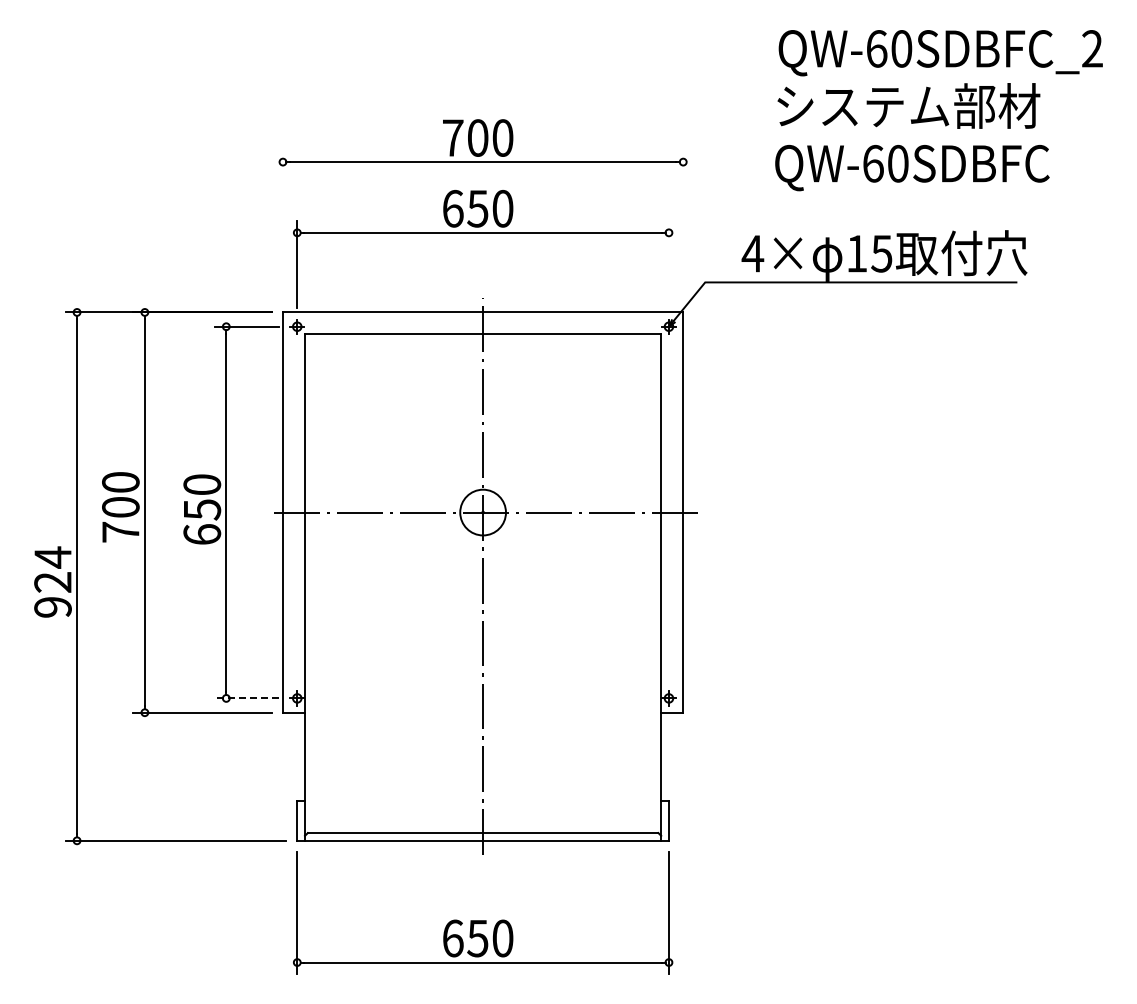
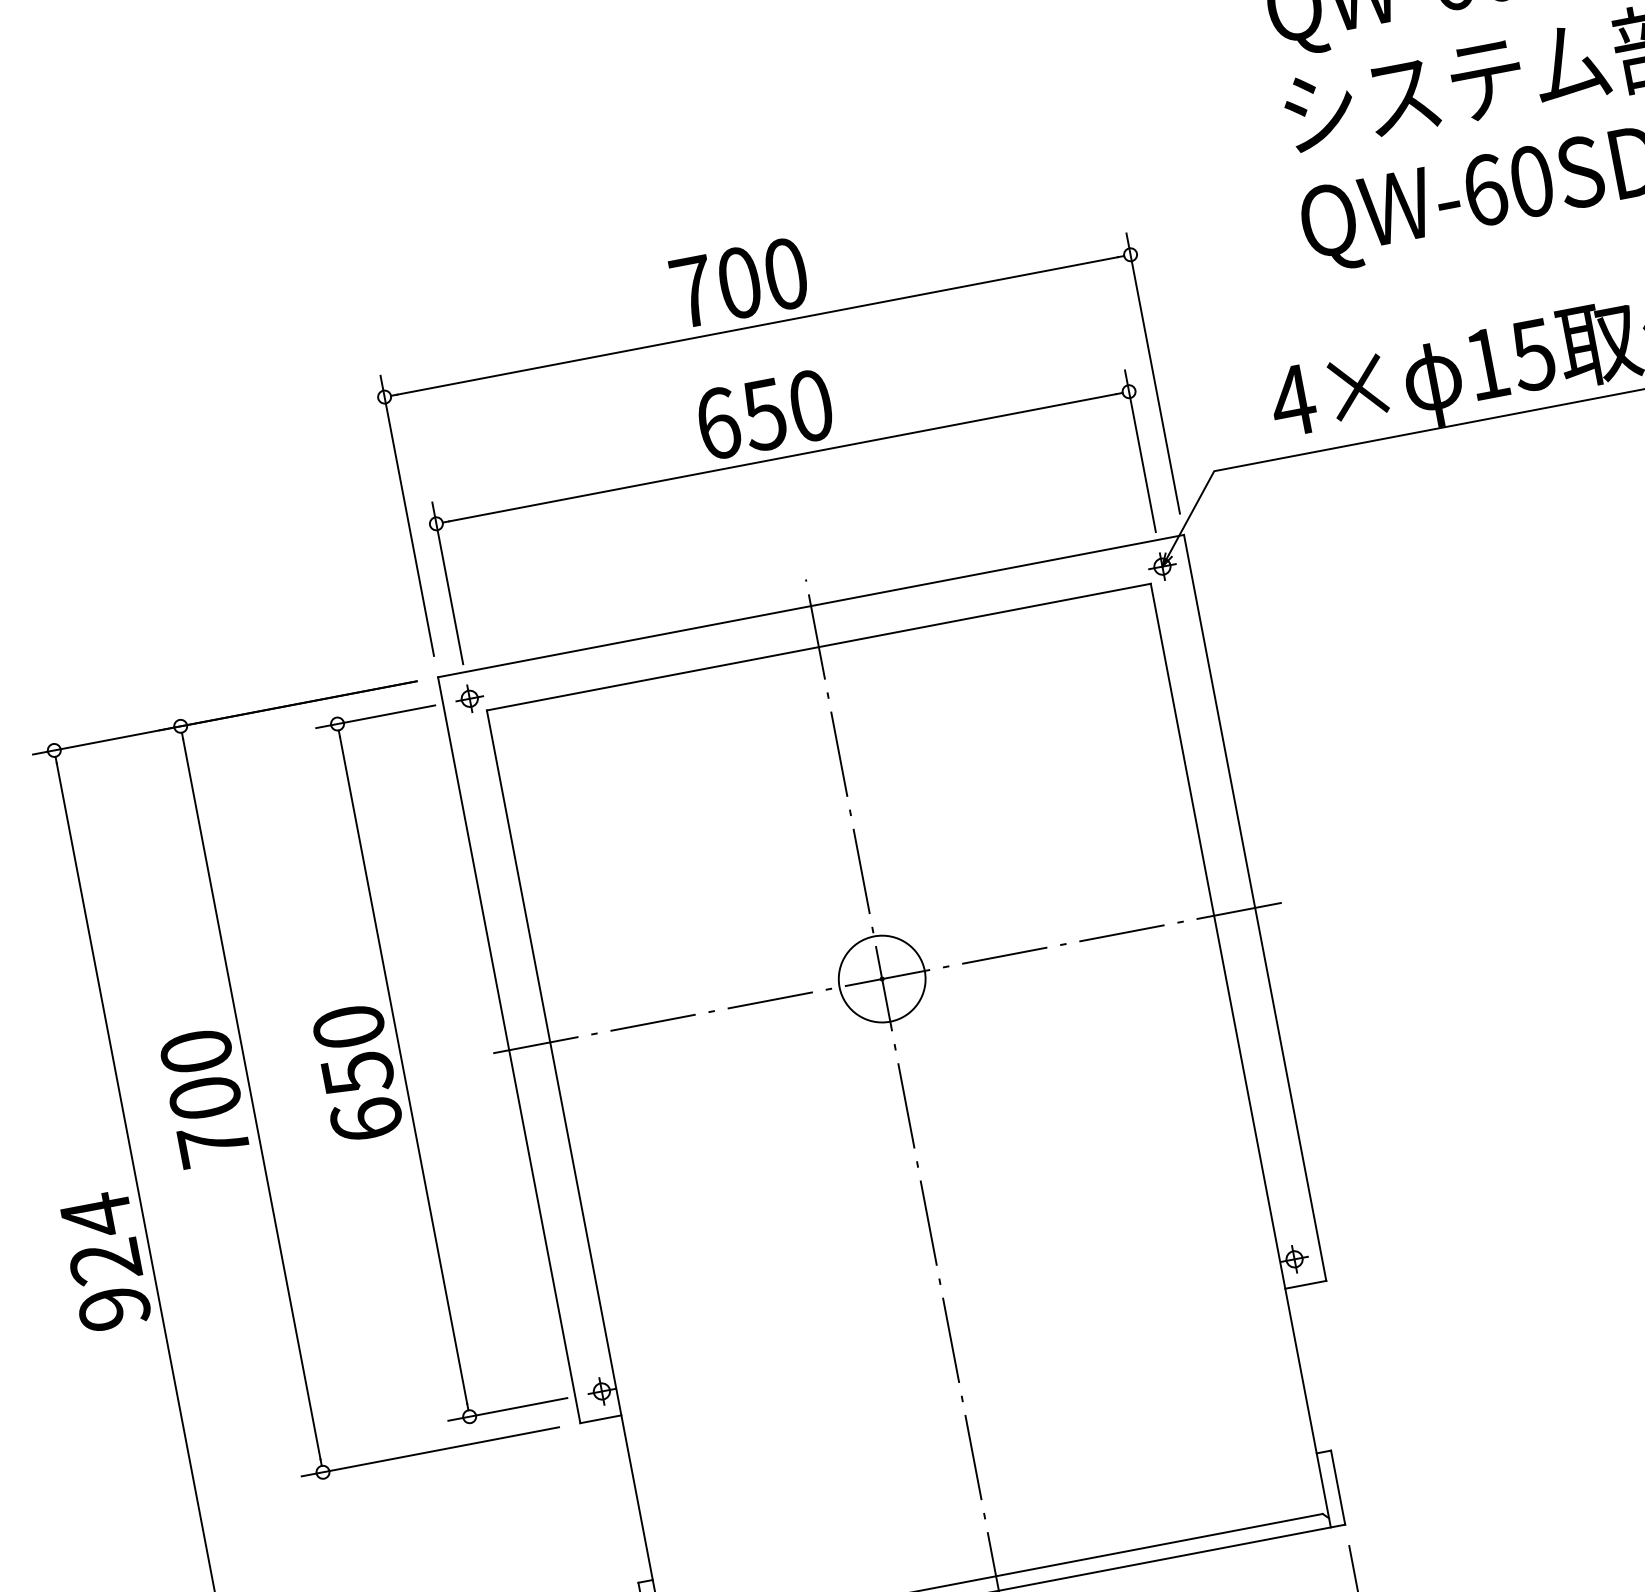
line: (282, 225) -> (406, 515), added
line: (683, 225) -> (1153, 372), added
line: (668, 264) -> (1139, 450), added
line: (246, 698) -> (507, 1409), dashed -> solid

